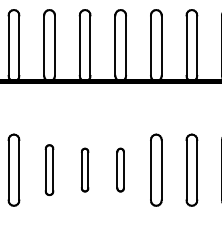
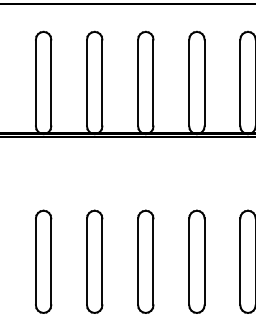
part: (49, 169) -> (94, 260), size x1.43
part: (84, 169) -> (144, 260), size x1.67
part: (120, 169) -> (196, 260), size x1.67

